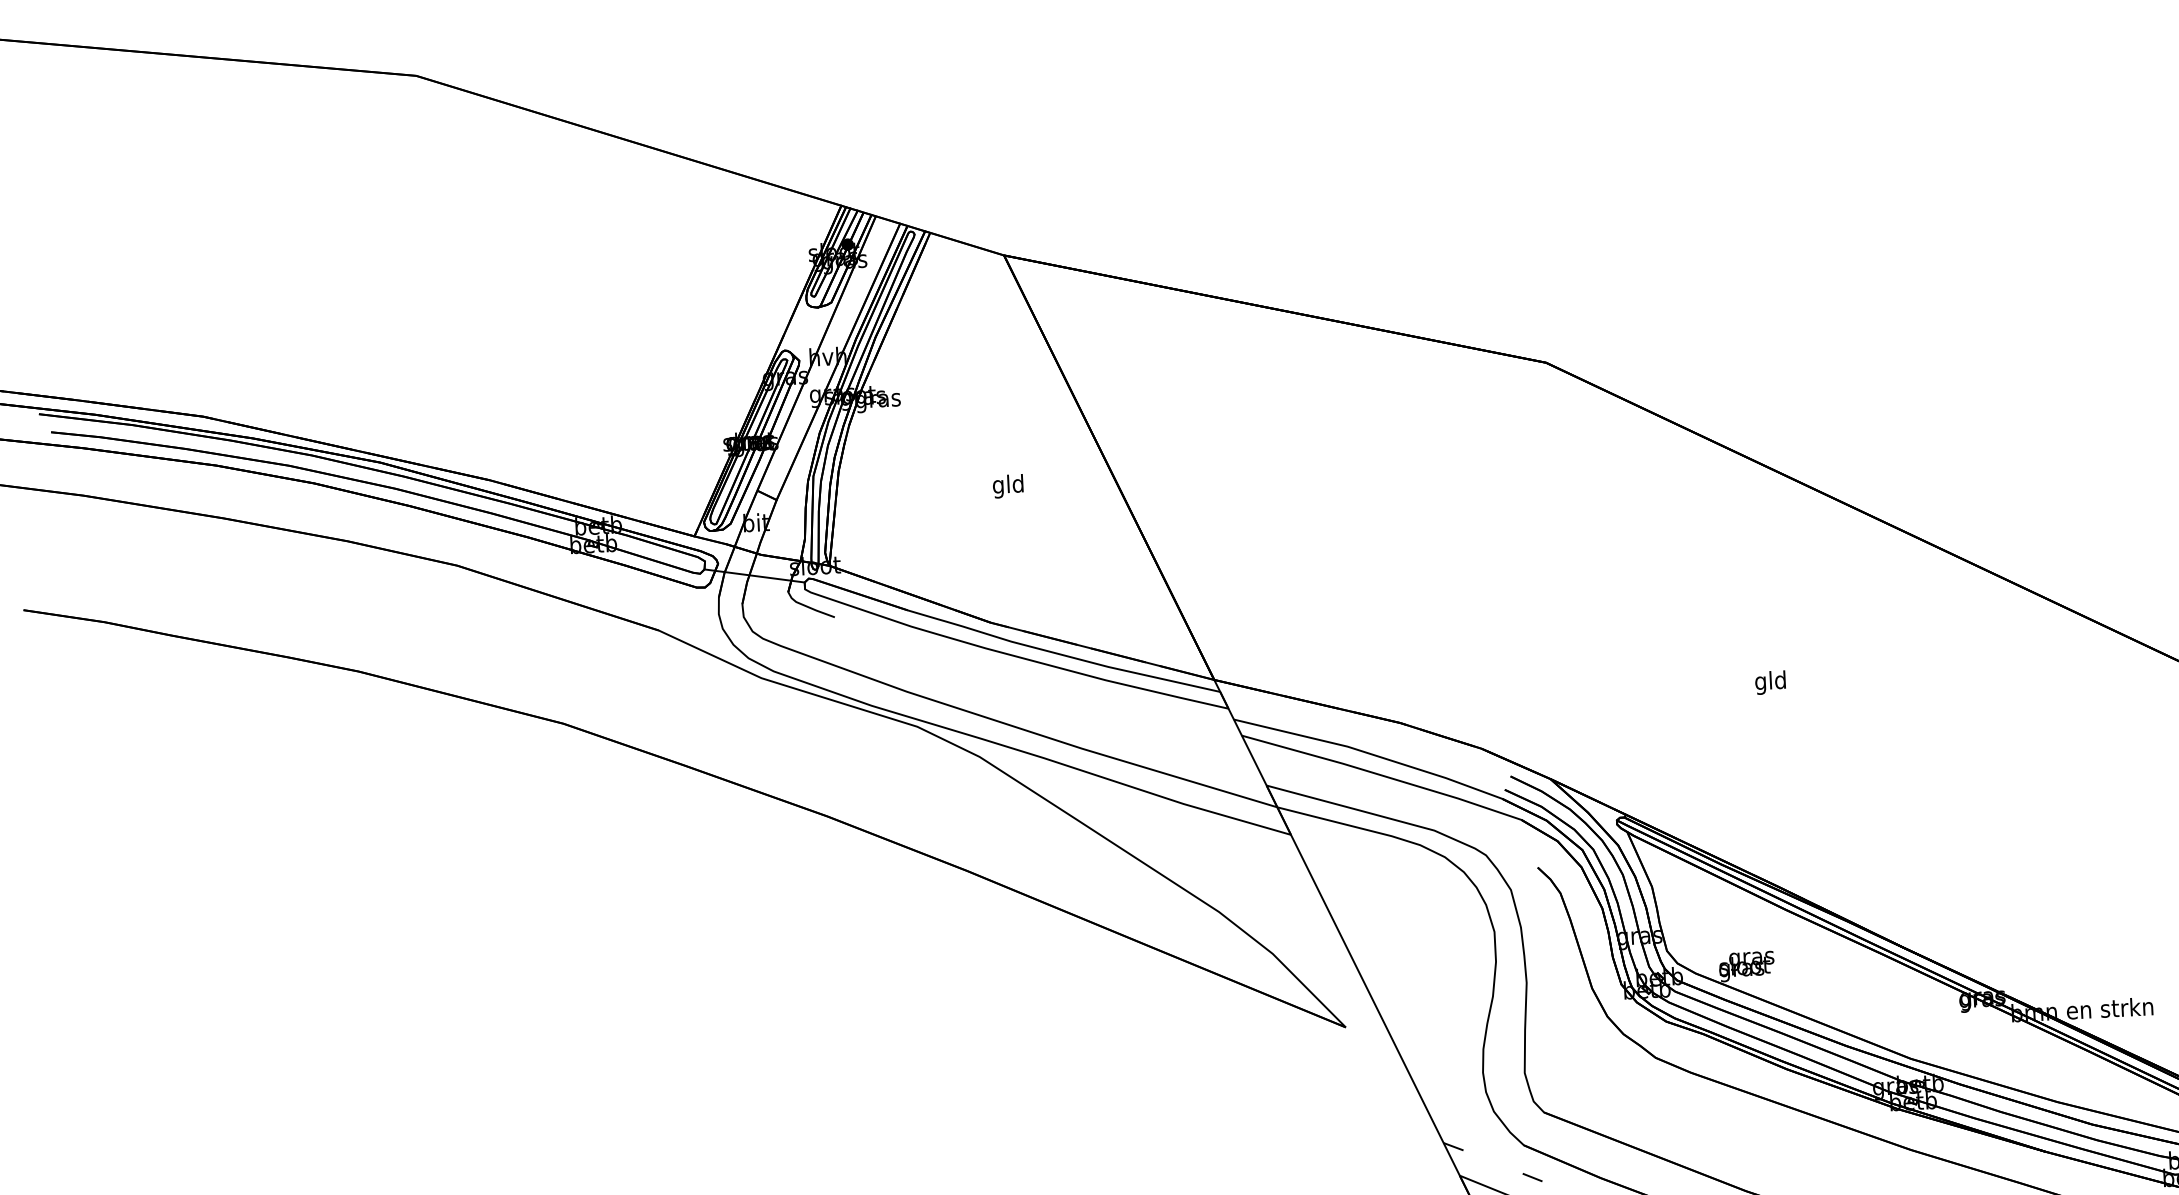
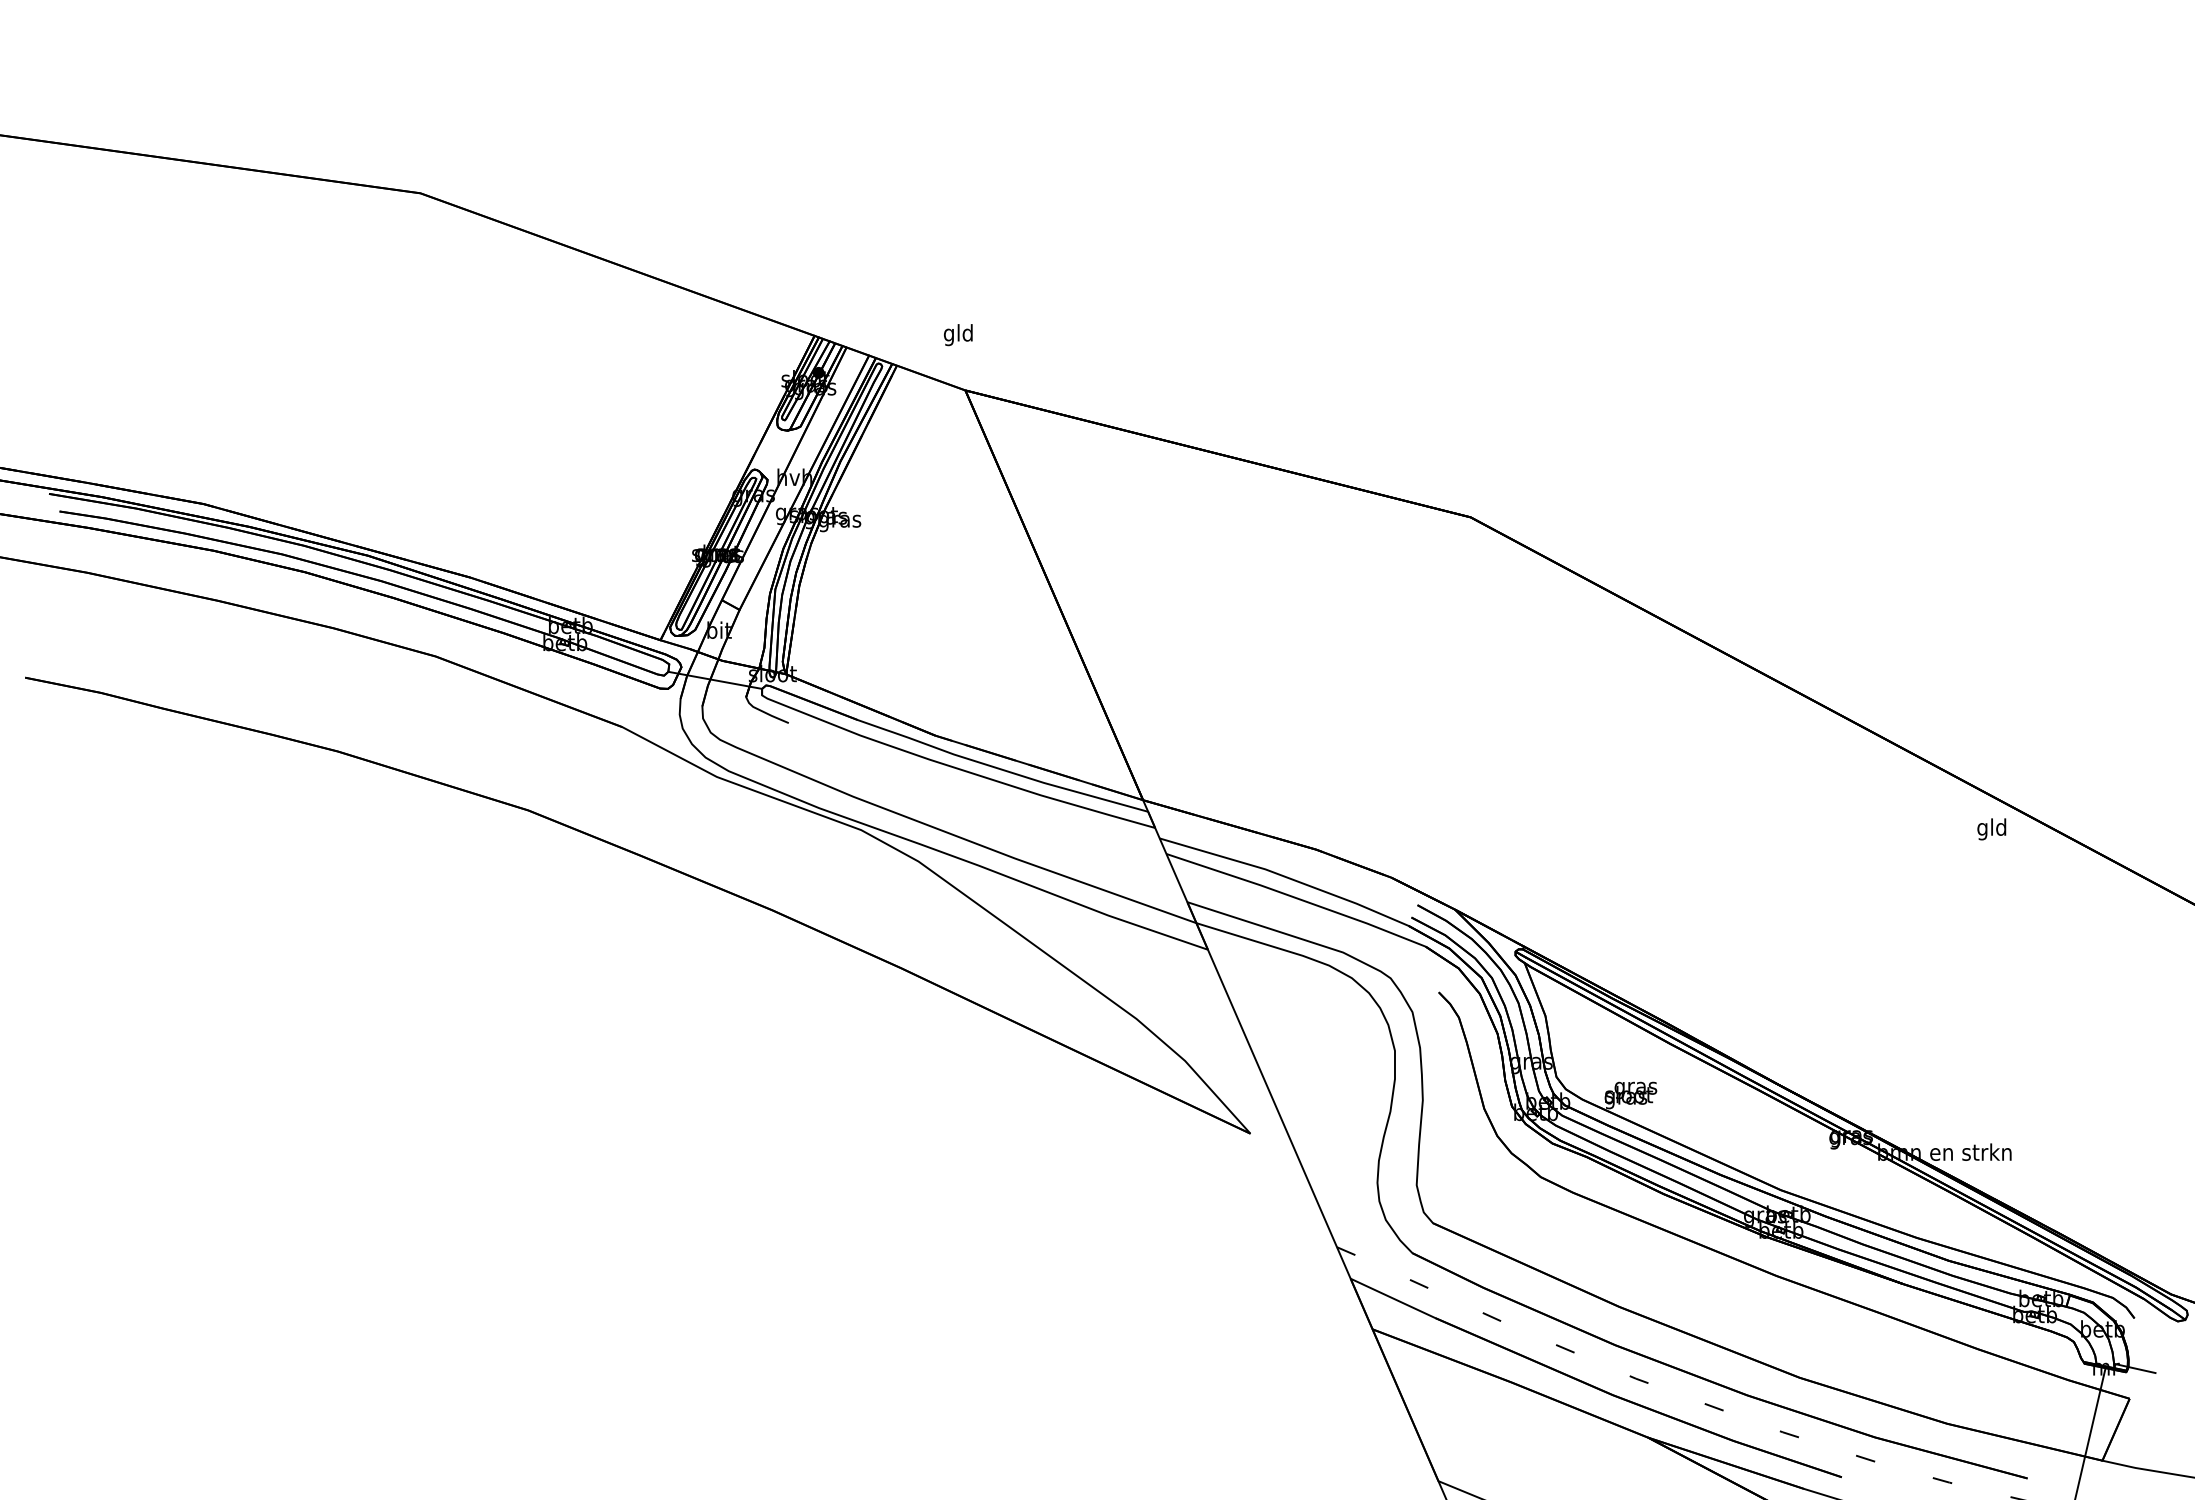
text: (1008, 486) -> (958, 335), moved
text: (1770, 682) -> (1991, 829), moved

